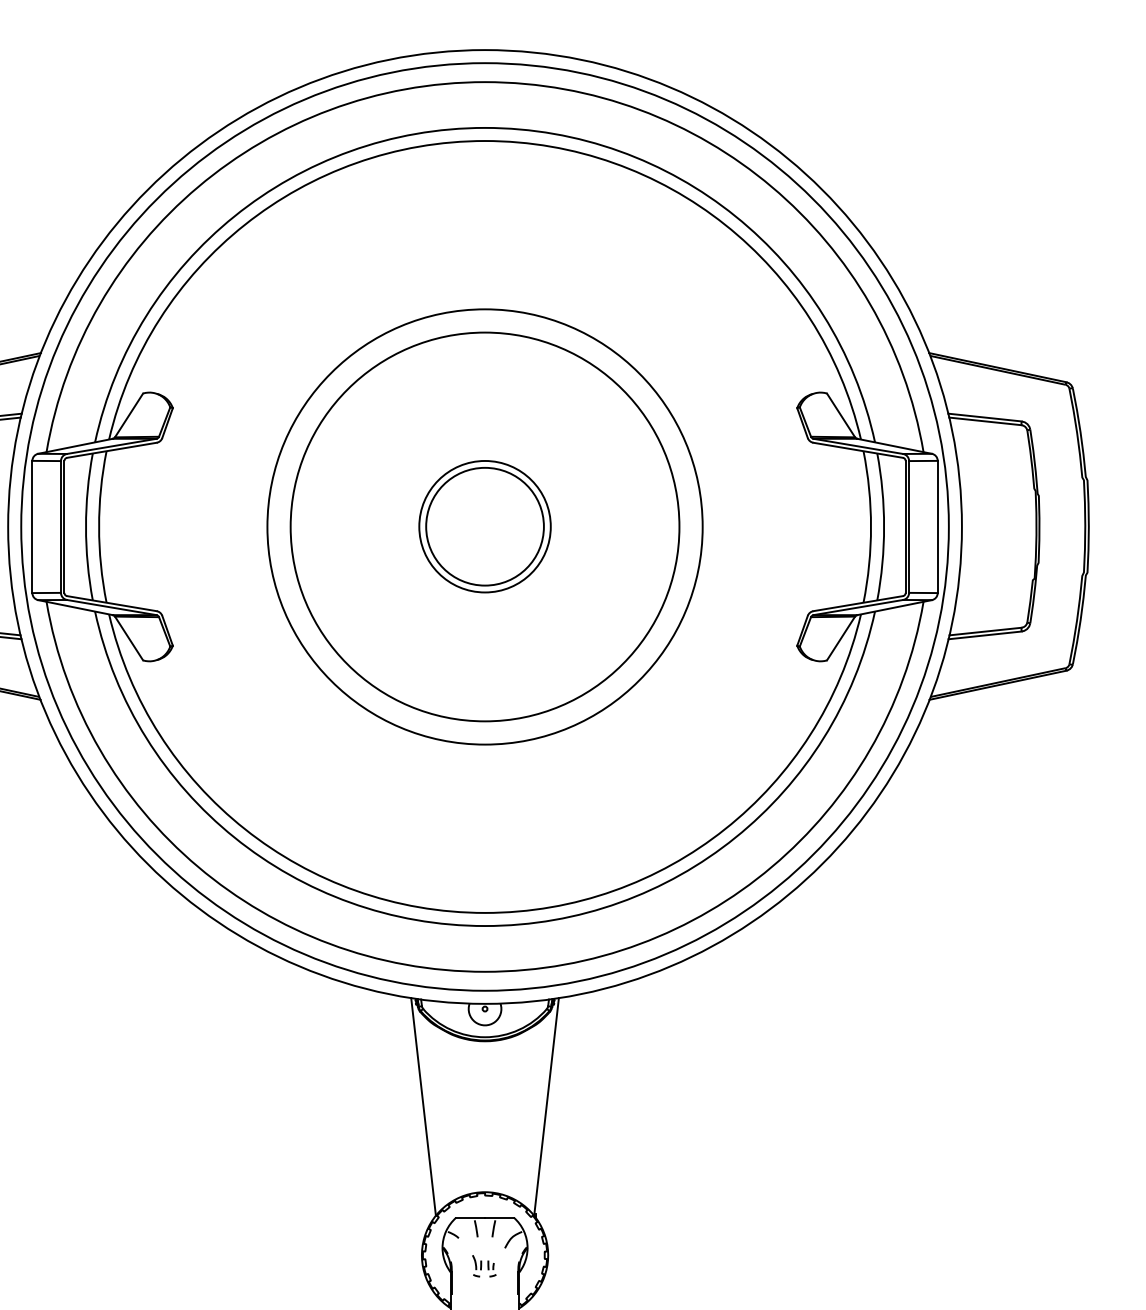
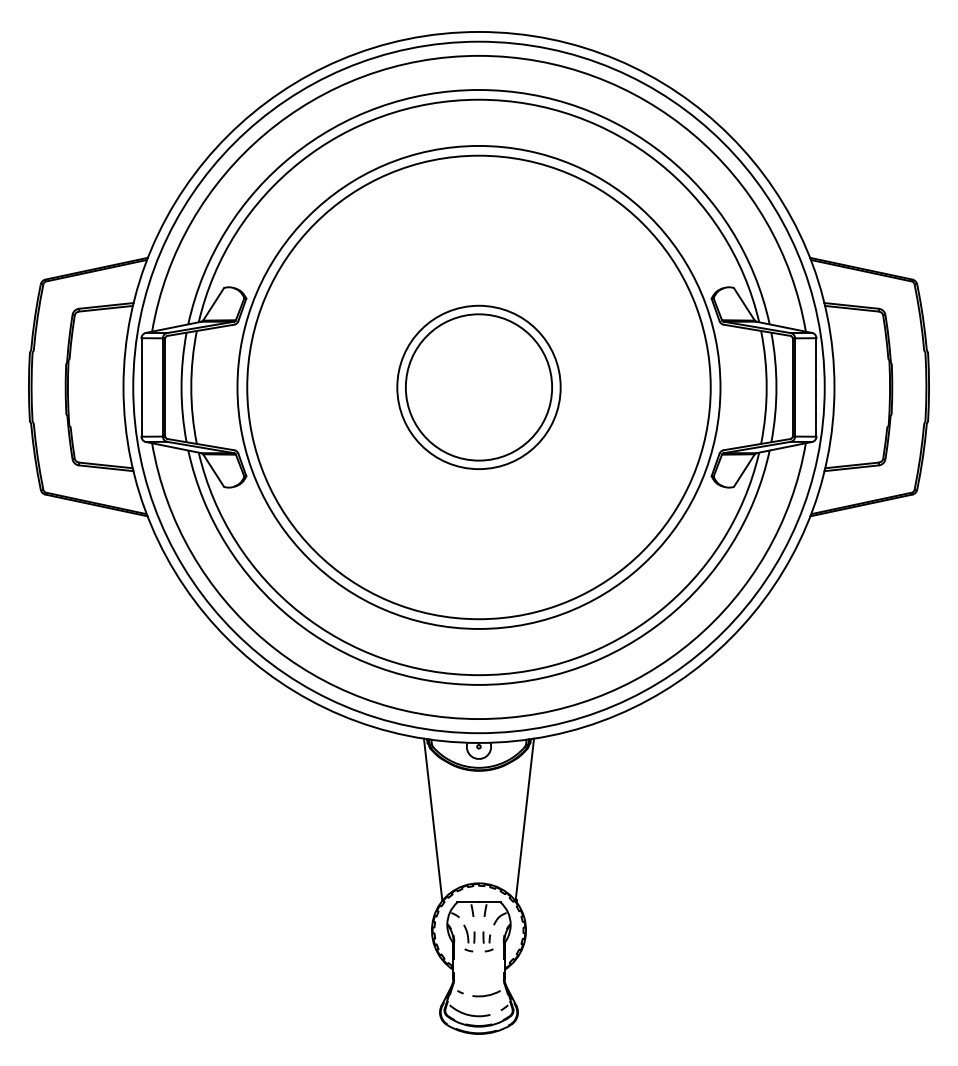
circle: (484, 525) -> (478, 386), size x1.67
part: (484, 525) -> (478, 386), size x1.67
circle: (484, 527) -> (478, 387), size x1.43
part: (484, 1266) -> (478, 938), size x1.67

